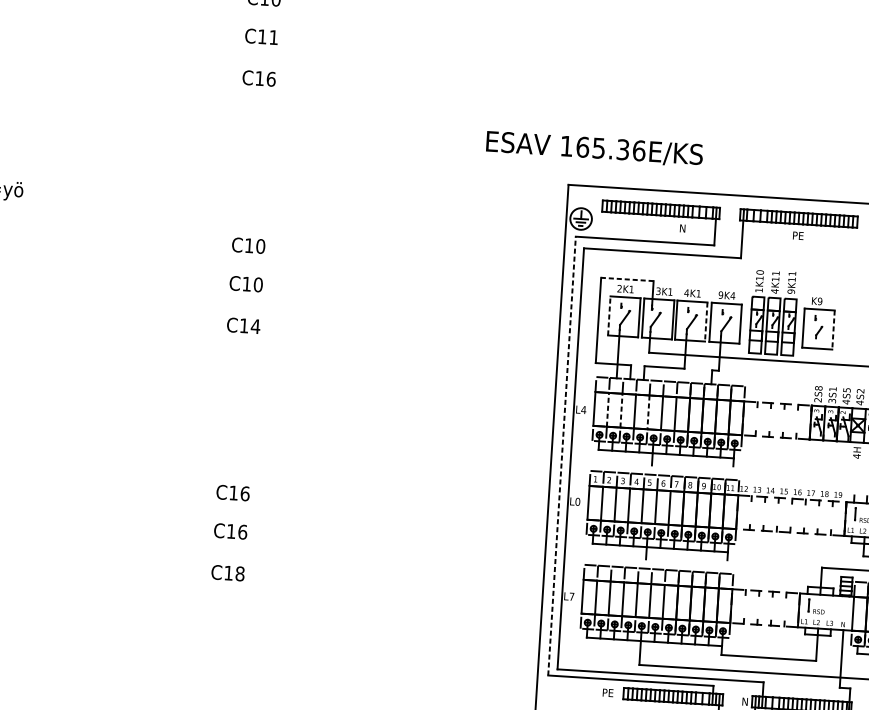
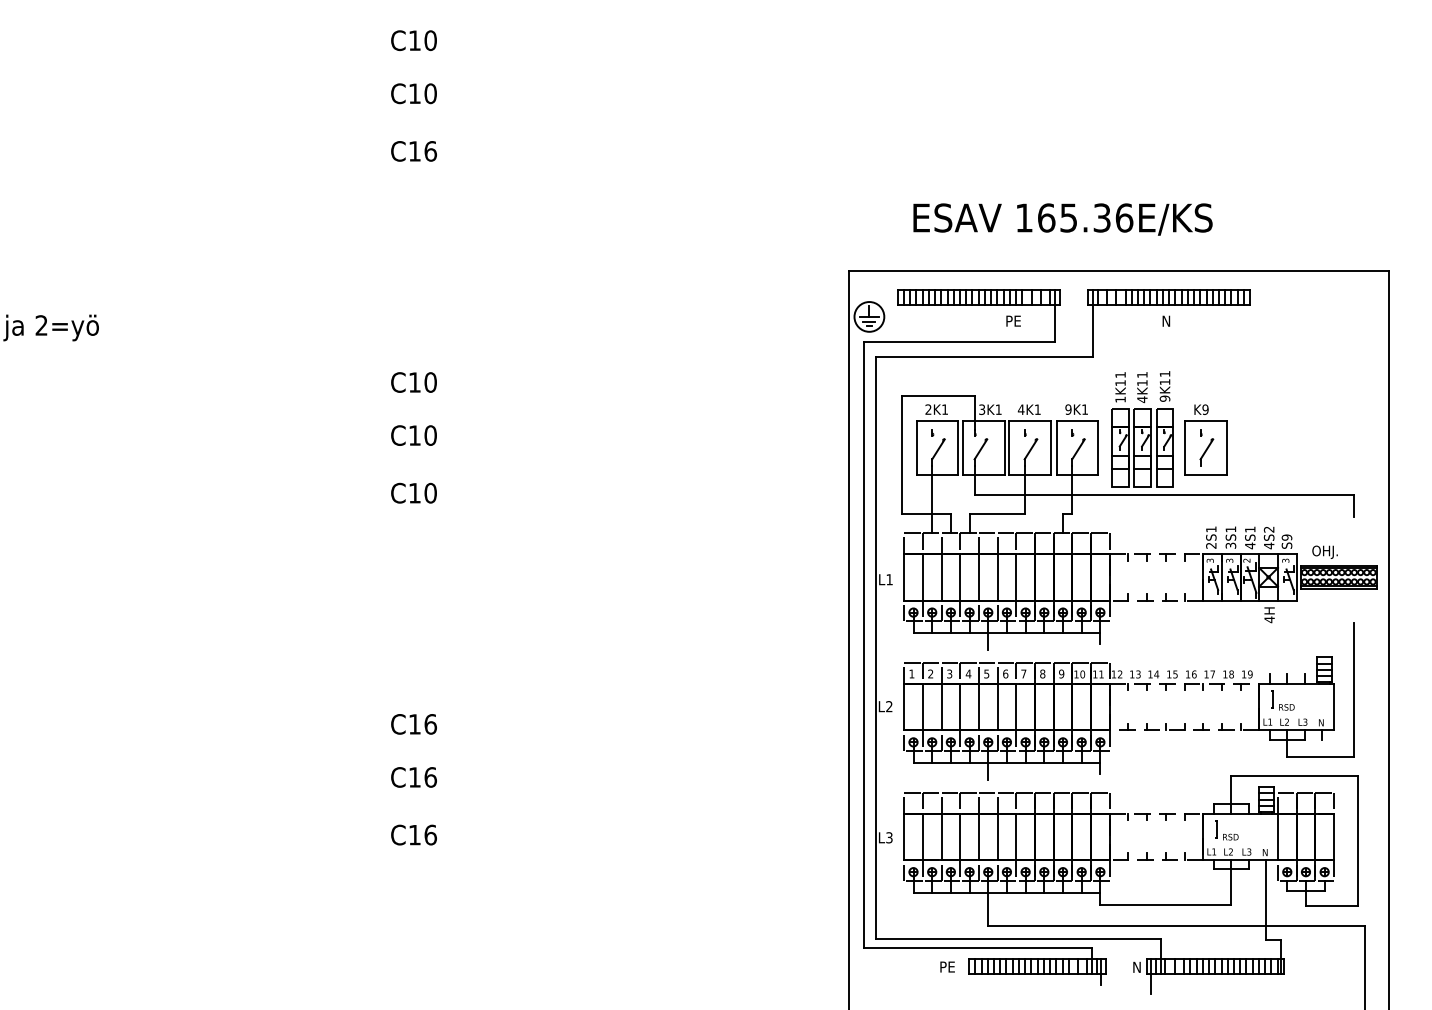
text: (273, 37) -> (430, 93), C11 -> C10
text: (594, 149) -> (1062, 219), moved
text: (685, 228) -> (1013, 320), N -> PE
text: (798, 235) -> (1170, 320), PE -> N
text: (760, 272) -> (1120, 374), 1K10 -> 1K11
line: (626, 279) -> (937, 396), dashed -> solid
text: (732, 295) -> (1084, 409), 9K4 -> 9K1
line: (609, 315) -> (916, 447), dashed -> solid
line: (706, 321) -> (1050, 447), dashed -> solid
text: (255, 326) -> (430, 492), C14 -> C10
line: (833, 329) -> (1226, 447), dashed -> solid
part: (818, 332) -> (1206, 452), size x1.67
text: (818, 388) -> (1211, 529), 2S8 -> 2S1
text: (847, 390) -> (1250, 529), 4S5 -> 4S1
text: (583, 409) -> (889, 579), L4 -> L1
line: (607, 409) -> (922, 576), dashed -> solid
line: (621, 410) -> (941, 576), dashed -> solid
line: (648, 412) -> (978, 577), dashed -> solid
line: (561, 455) -> (863, 644), dashed -> solid
text: (577, 501) -> (889, 706), L0 -> L2
text: (240, 573) -> (430, 834), C18 -> C16
text: (571, 596) -> (889, 837), L7 -> L3

